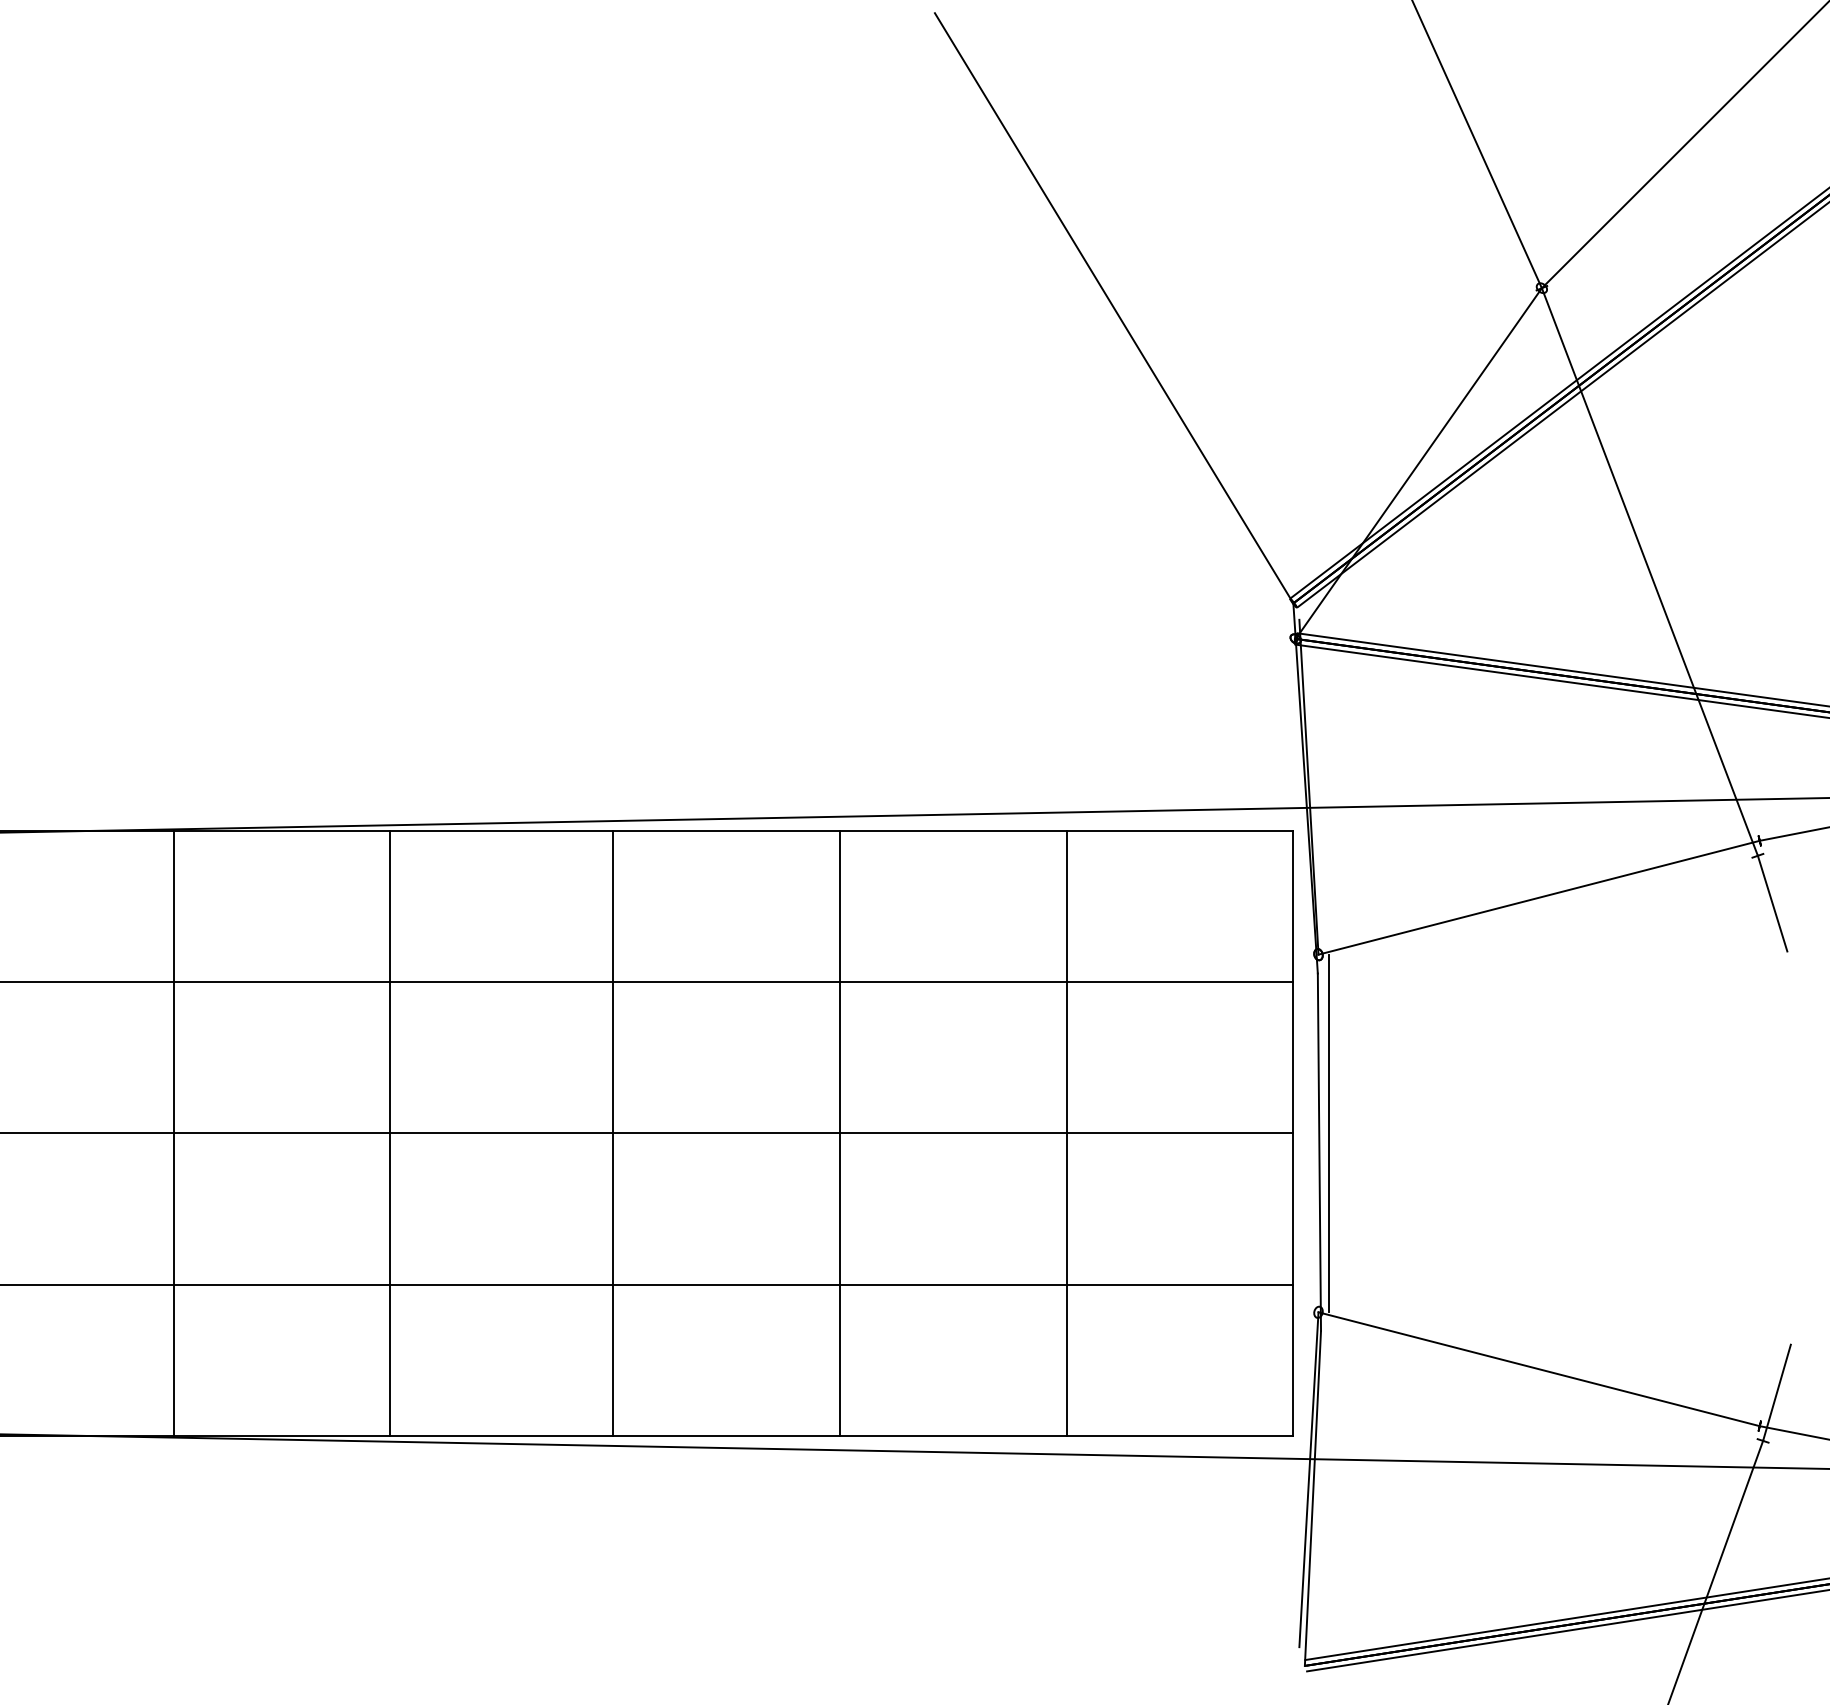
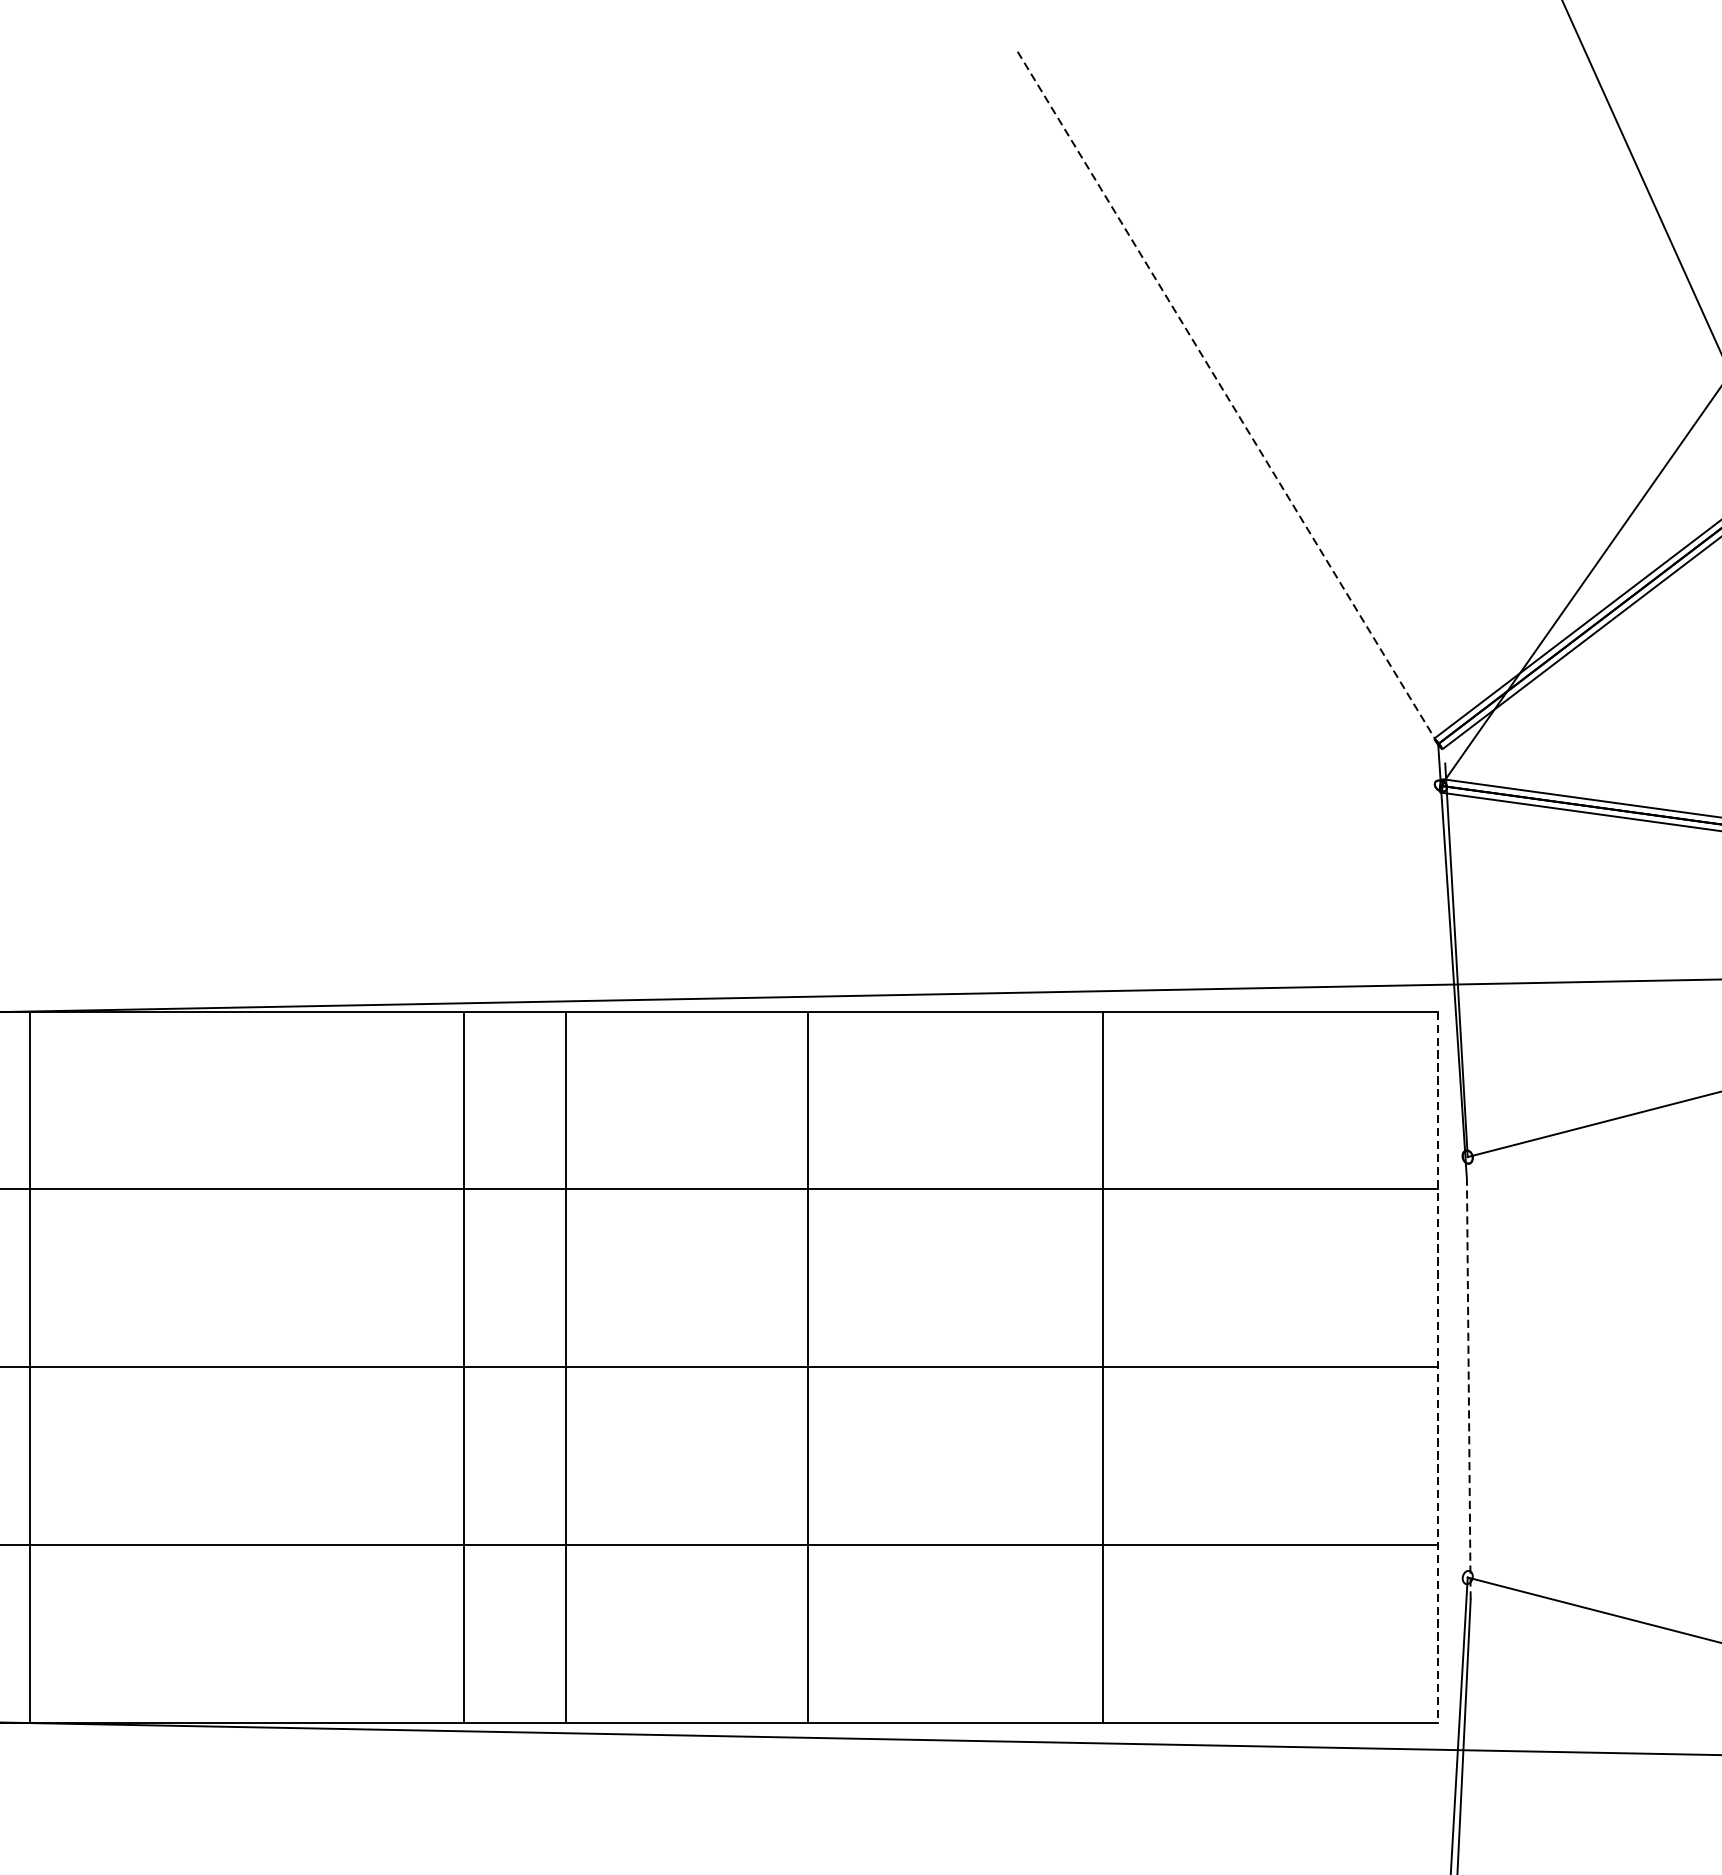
line: (1113, 307) -> (1226, 396), solid -> dashed
line: (173, 1133) -> (29, 1367), moved
line: (389, 1133) -> (463, 1367), moved
line: (612, 1133) -> (566, 1367), moved
line: (839, 1133) -> (808, 1367), moved
line: (1067, 1133) -> (1103, 1367), moved
line: (1293, 1133) -> (1438, 1367), solid -> dashed
line: (1328, 1133) -> (1479, 1367), removed
line: (1319, 1152) -> (1468, 1389), solid -> dashed

